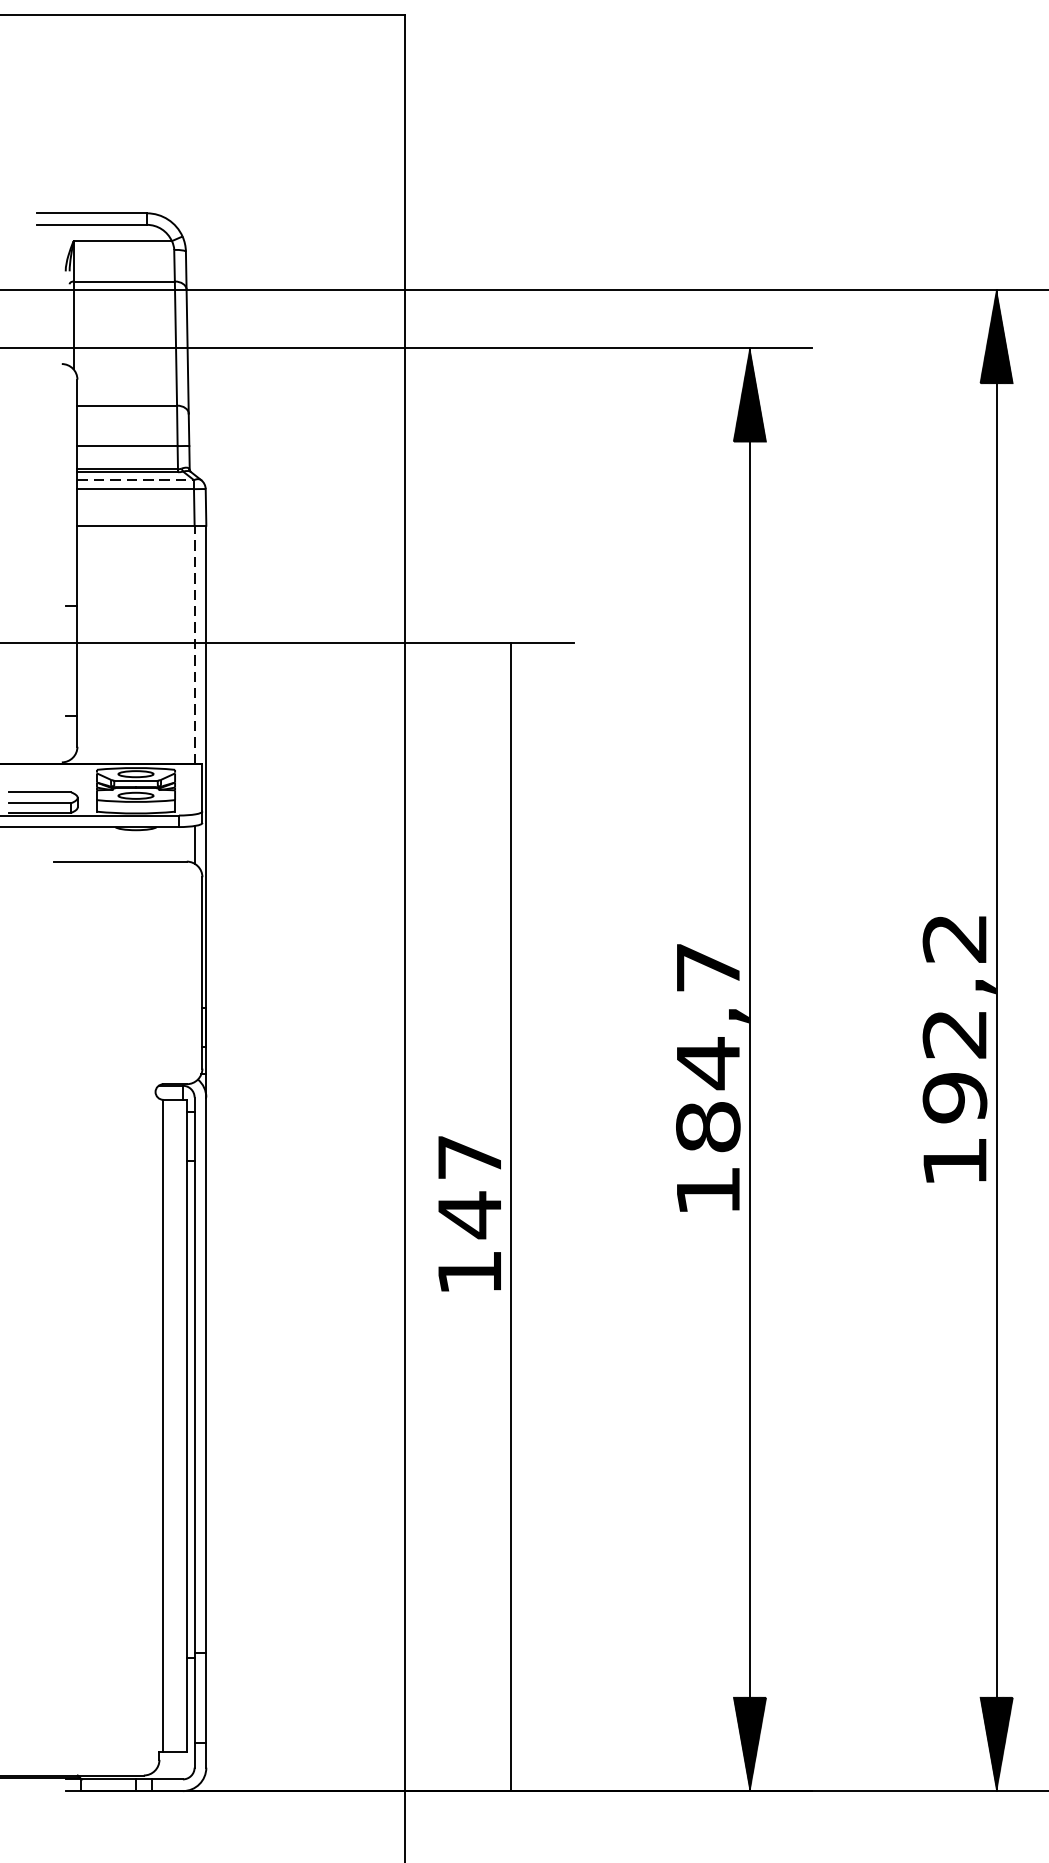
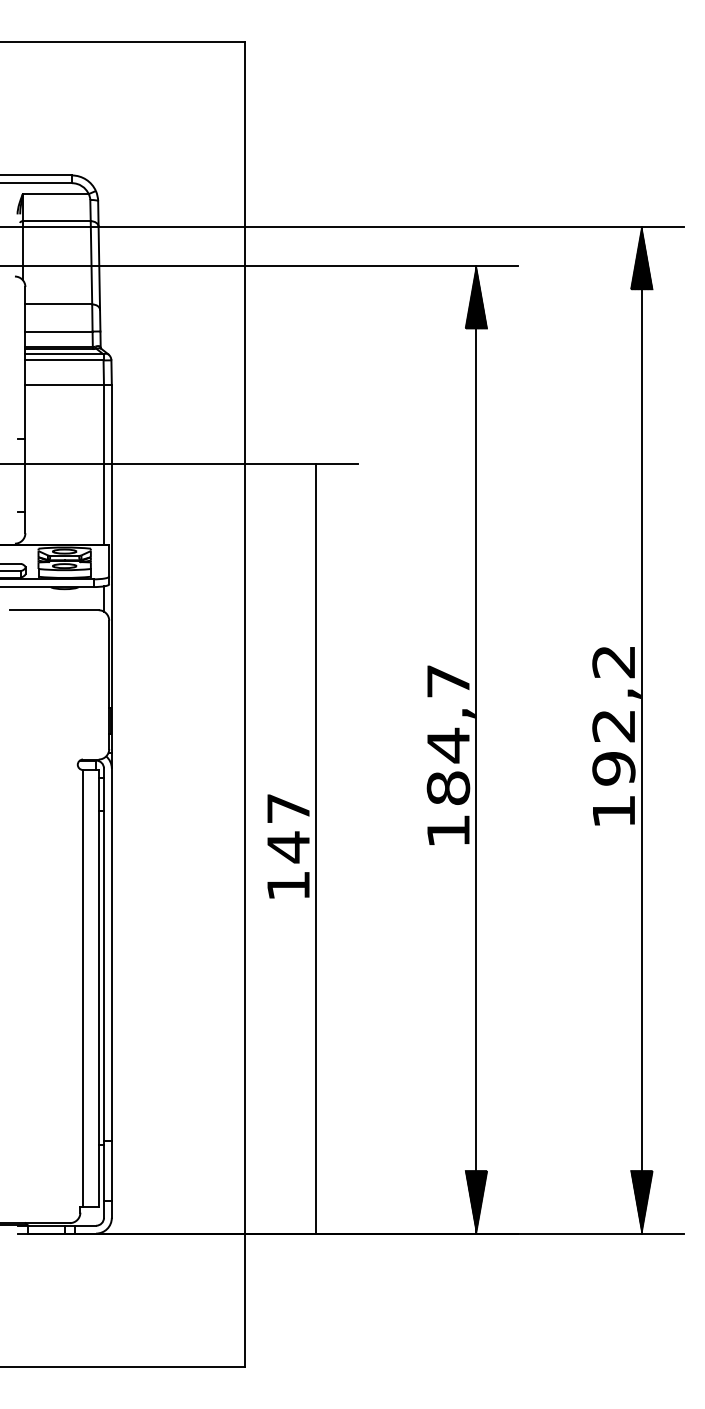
line: (135, 480) -> (64, 354), dashed -> solid
line: (193, 644) -> (103, 464), dashed -> solid

